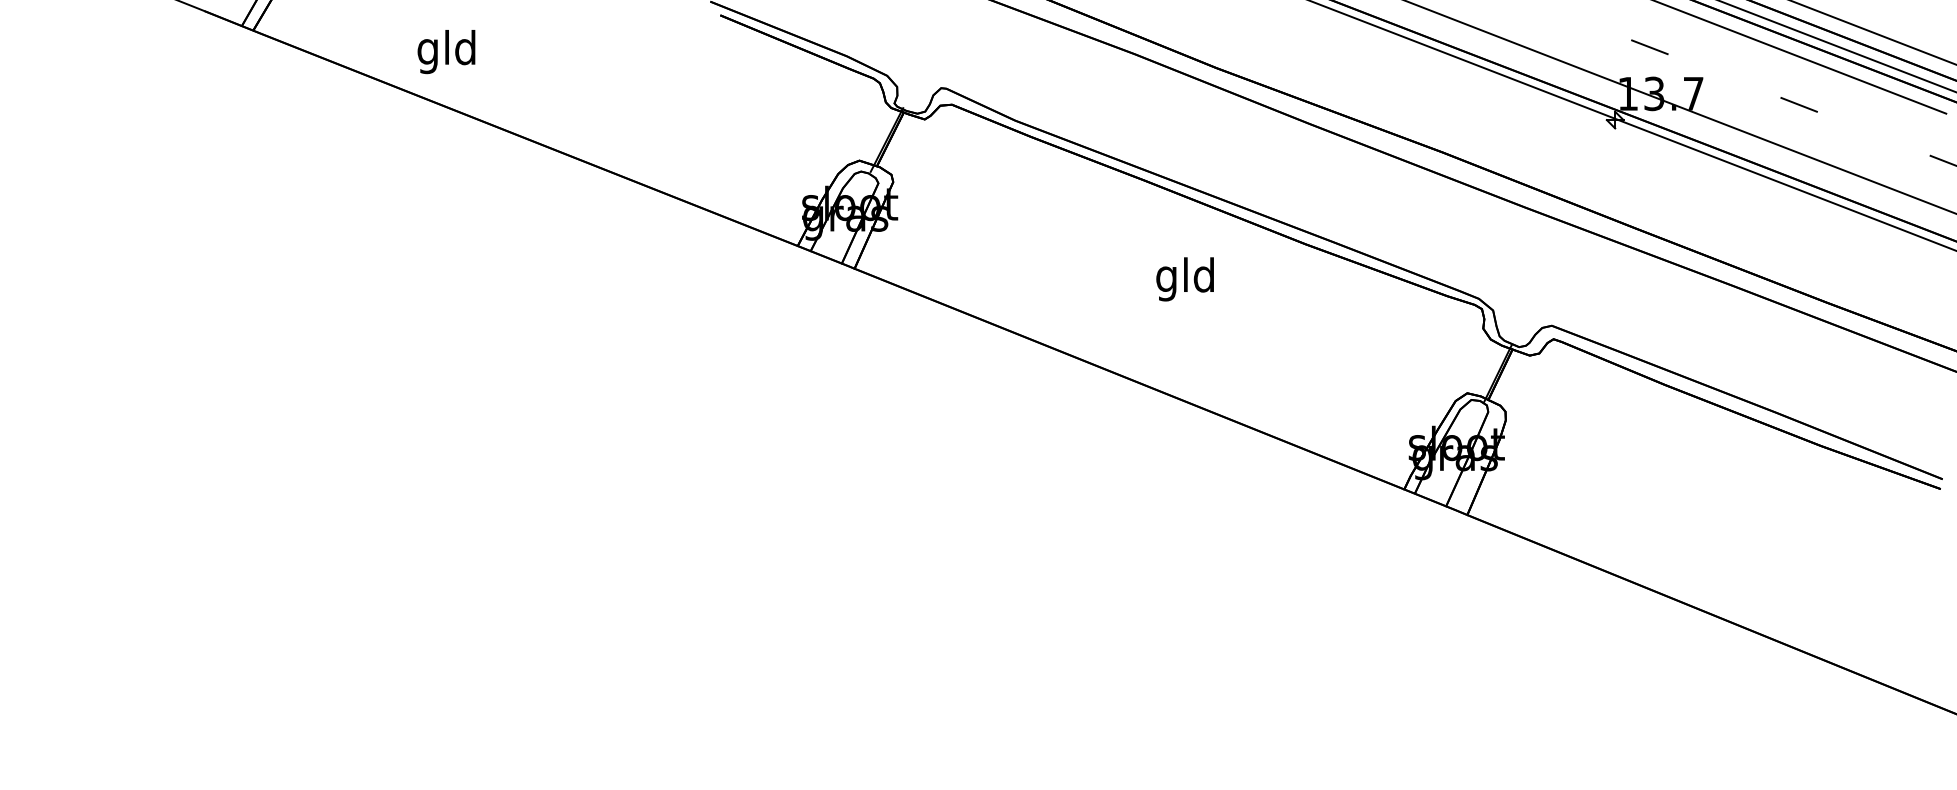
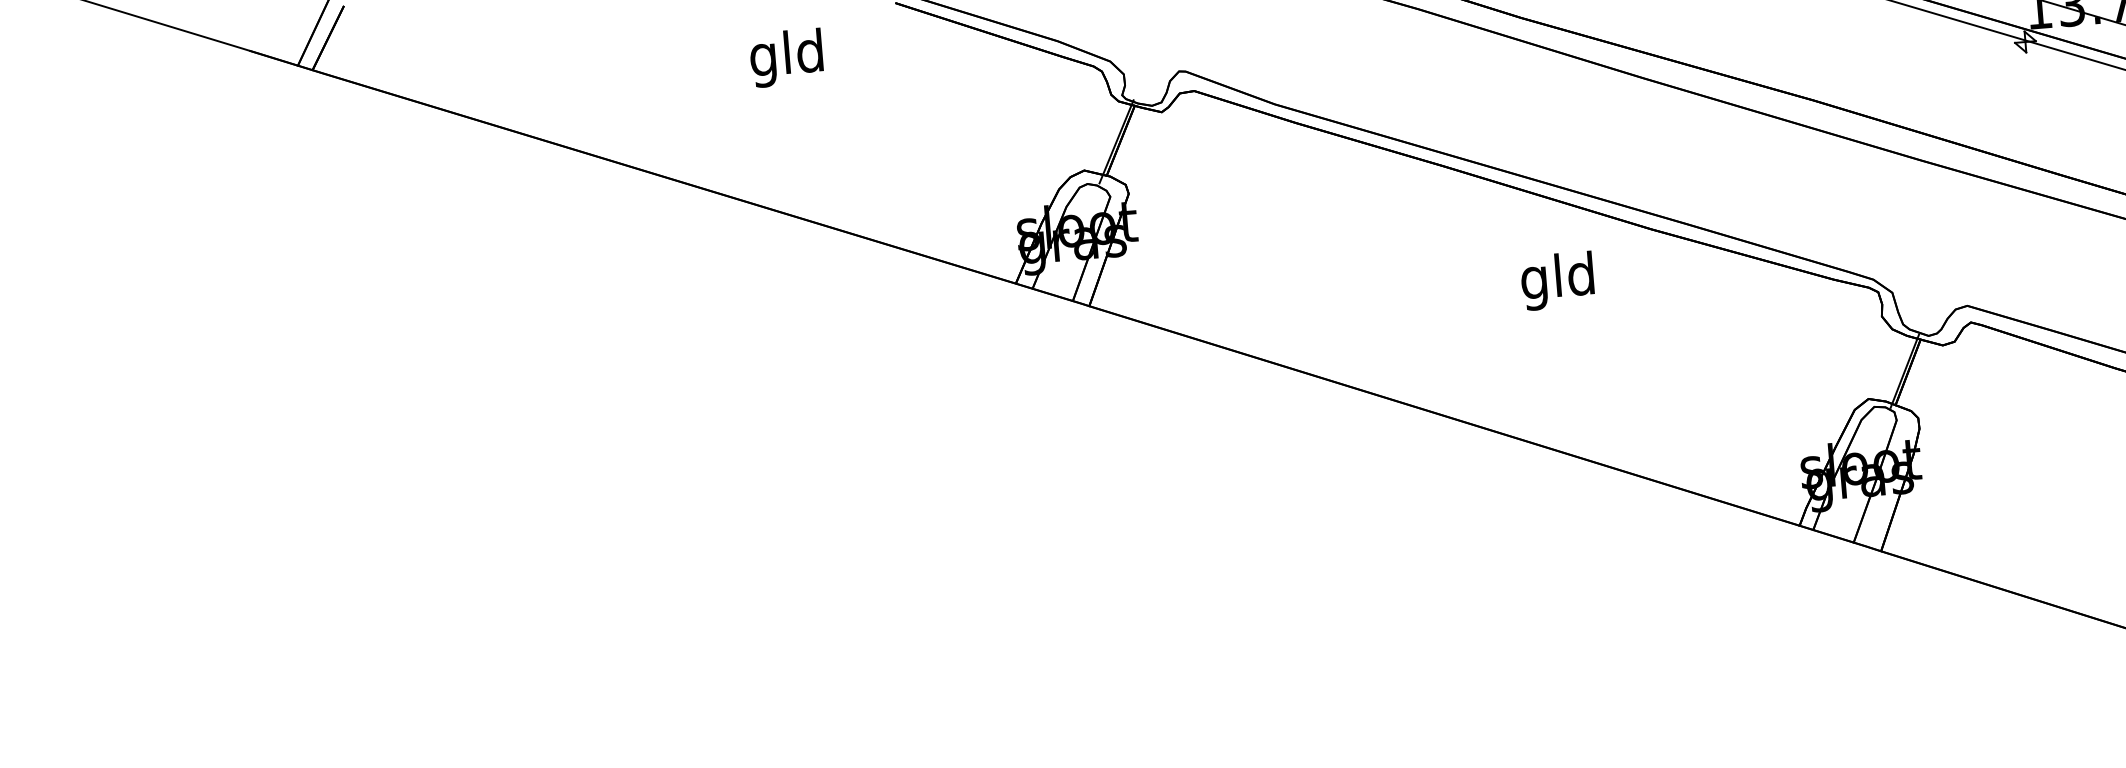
text: (446, 52) -> (786, 58), moved
text: (1184, 279) -> (1556, 281), moved

